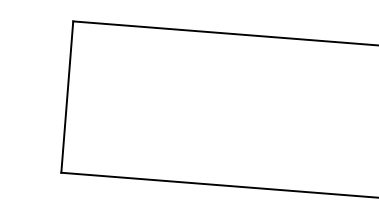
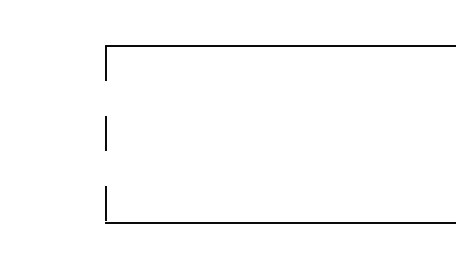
line: (67, 97) -> (105, 134), solid -> dashed

